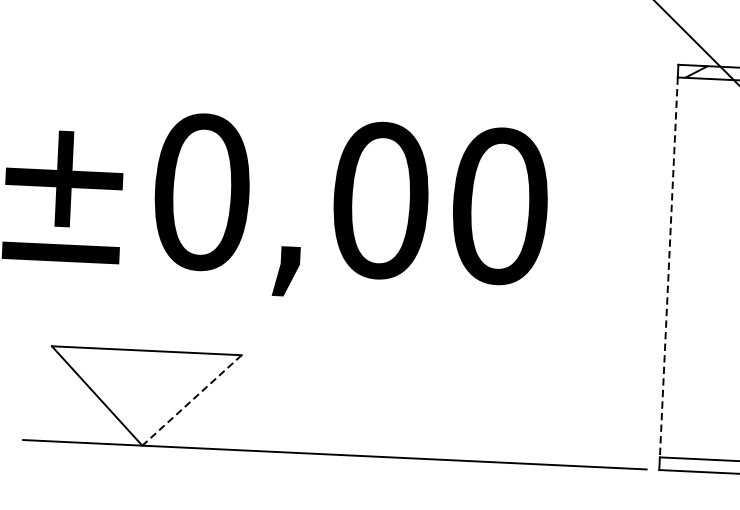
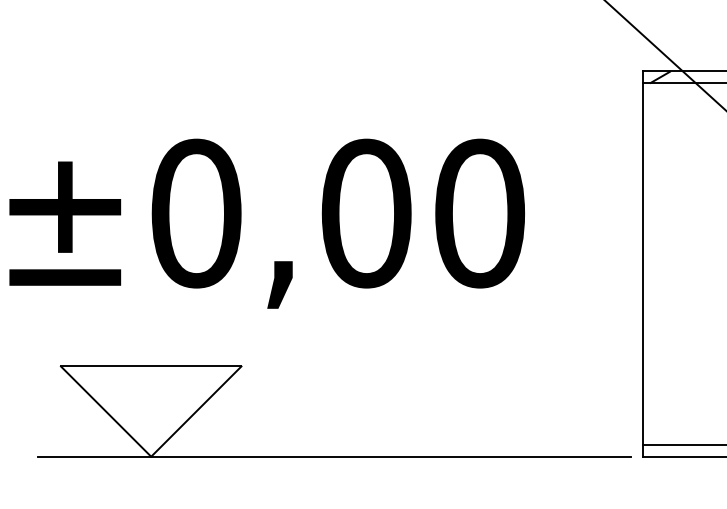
line: (668, 267) -> (642, 264), dashed -> solid
line: (192, 400) -> (196, 411), dashed -> solid

